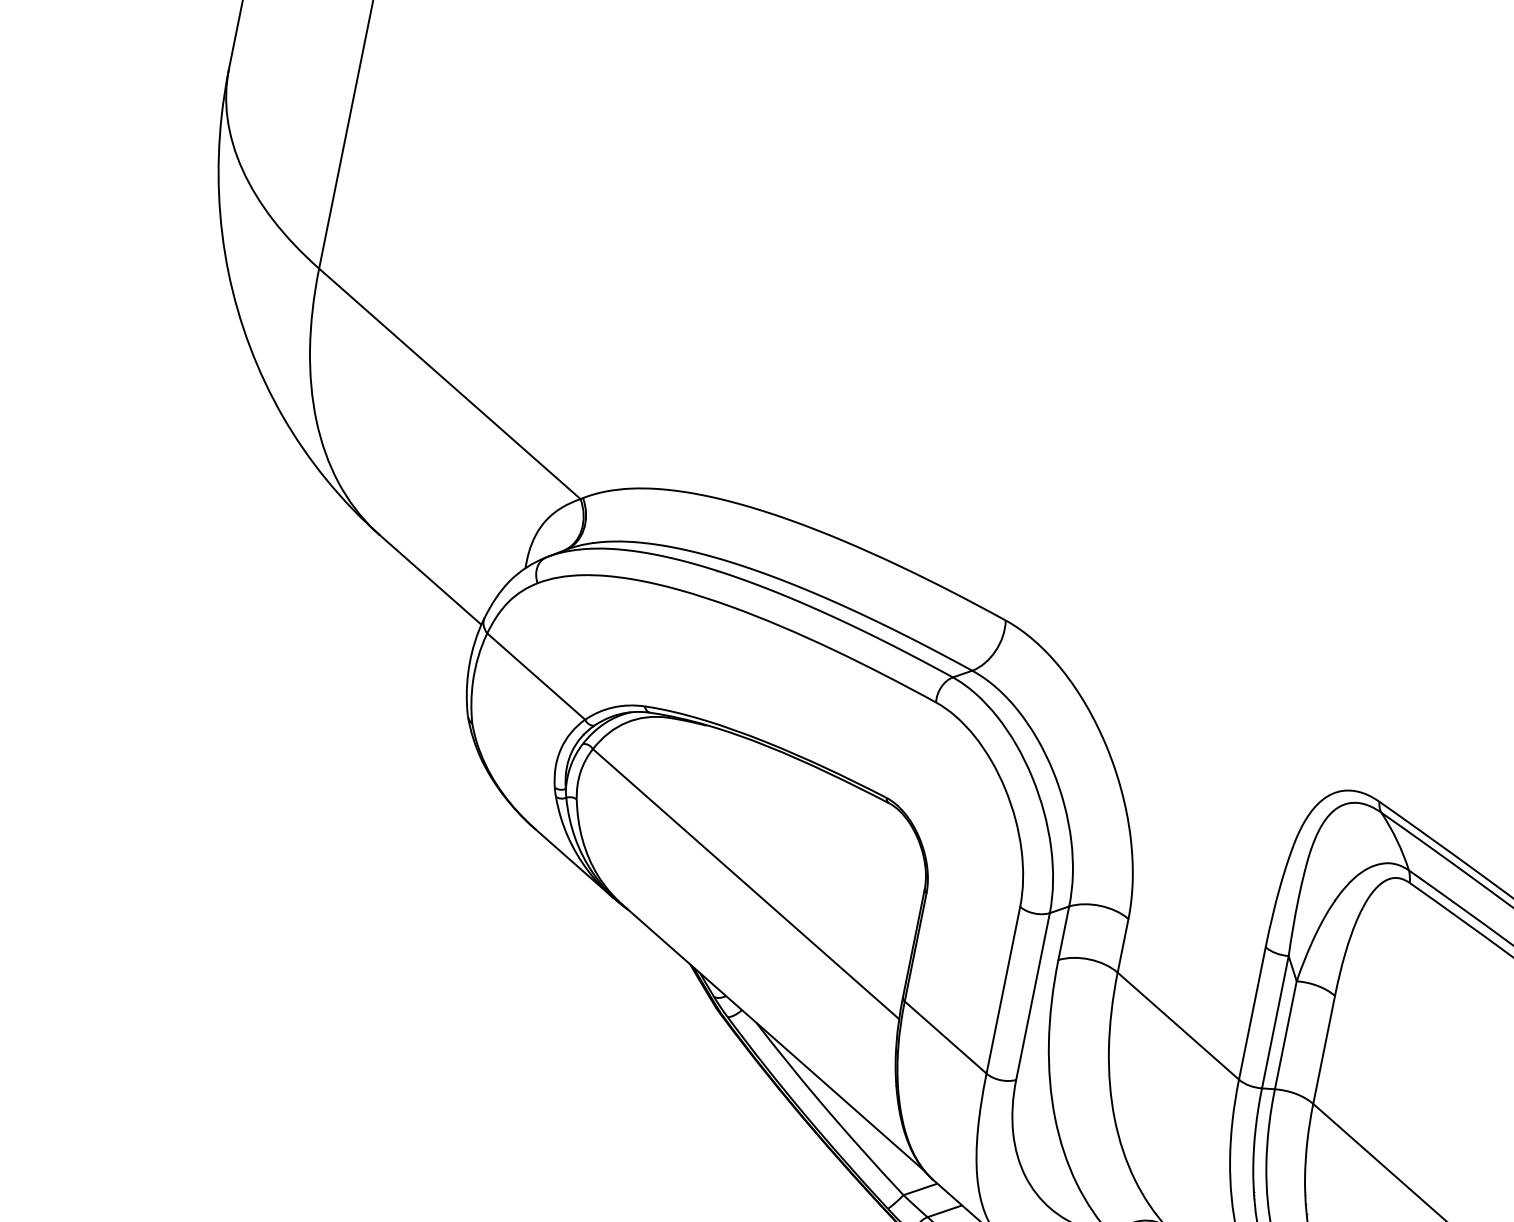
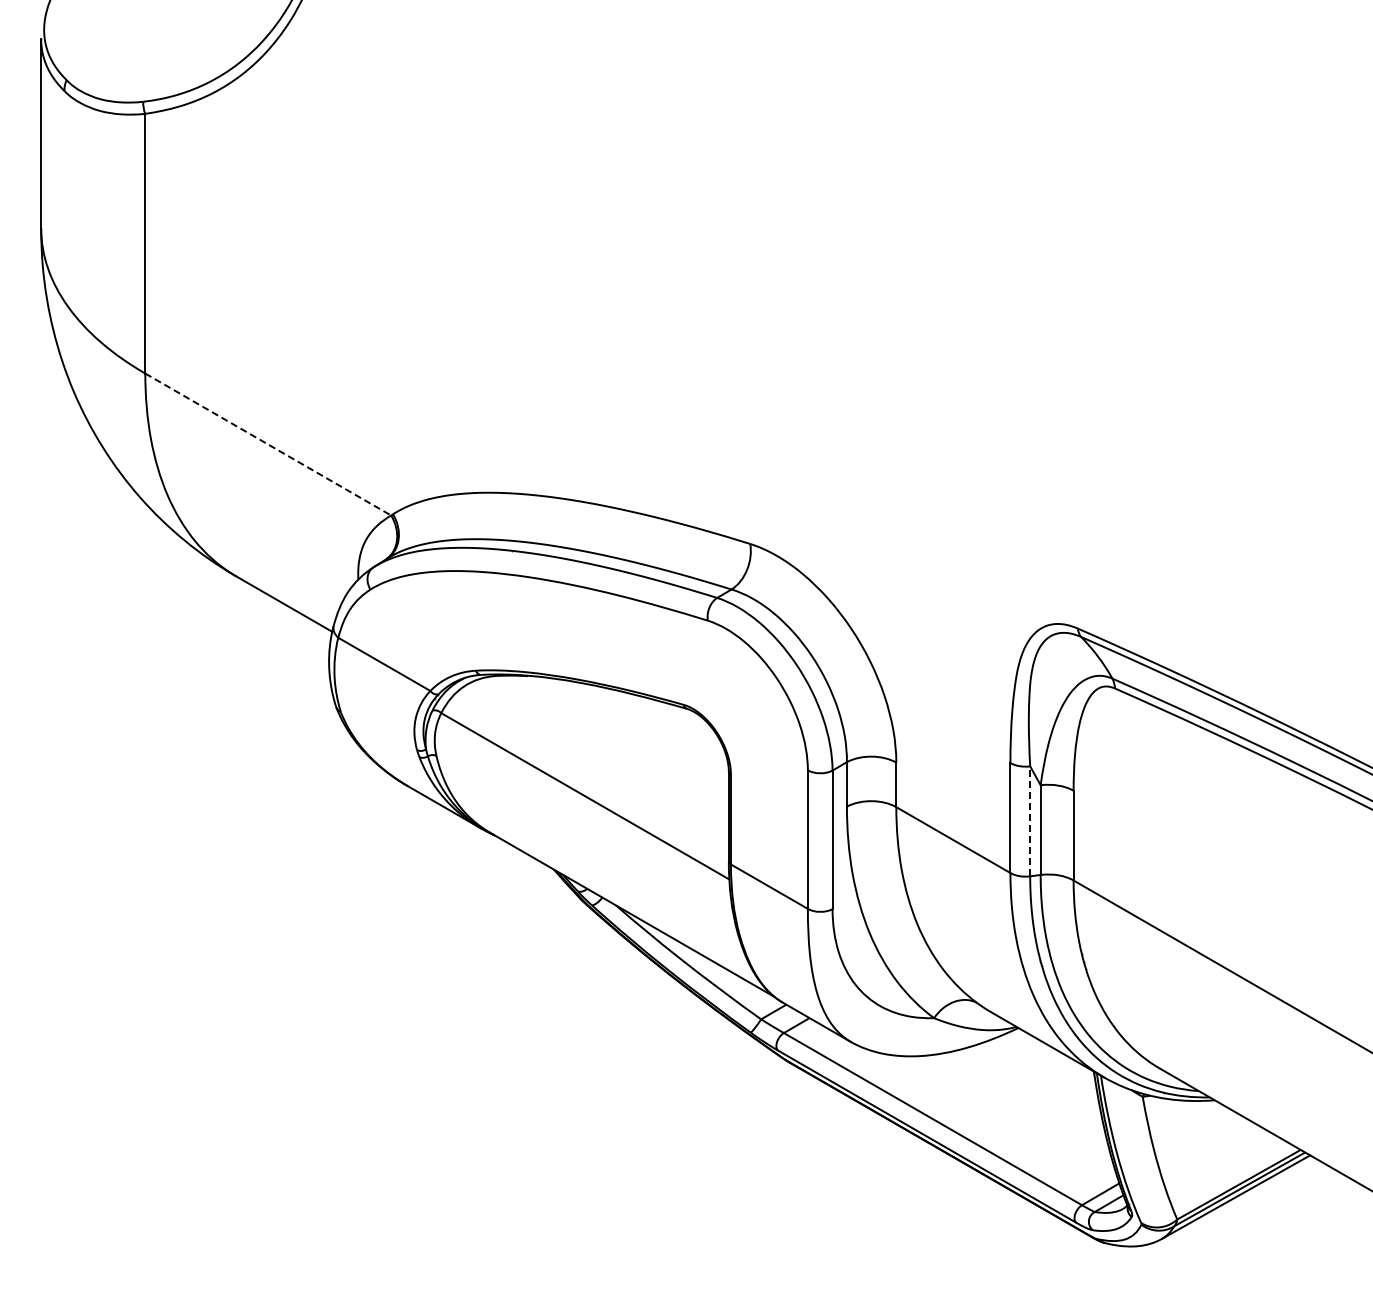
line: (450, 383) -> (268, 444), solid -> dashed
line: (1275, 1022) -> (1030, 821), solid -> dashed

